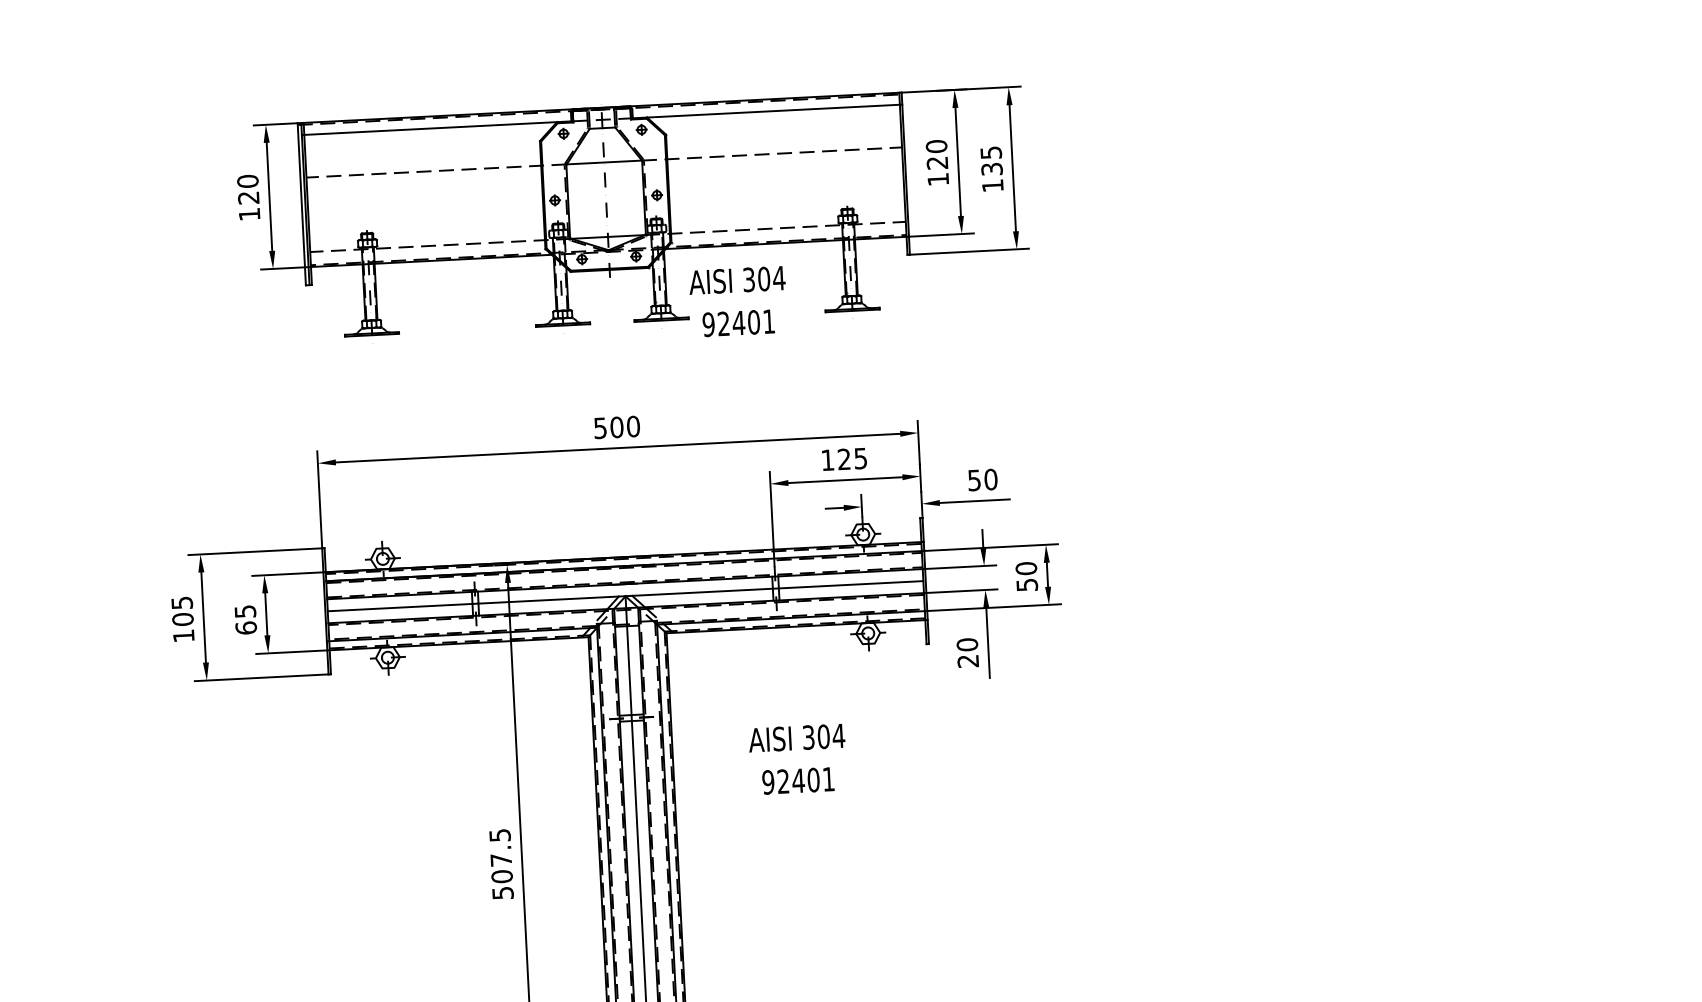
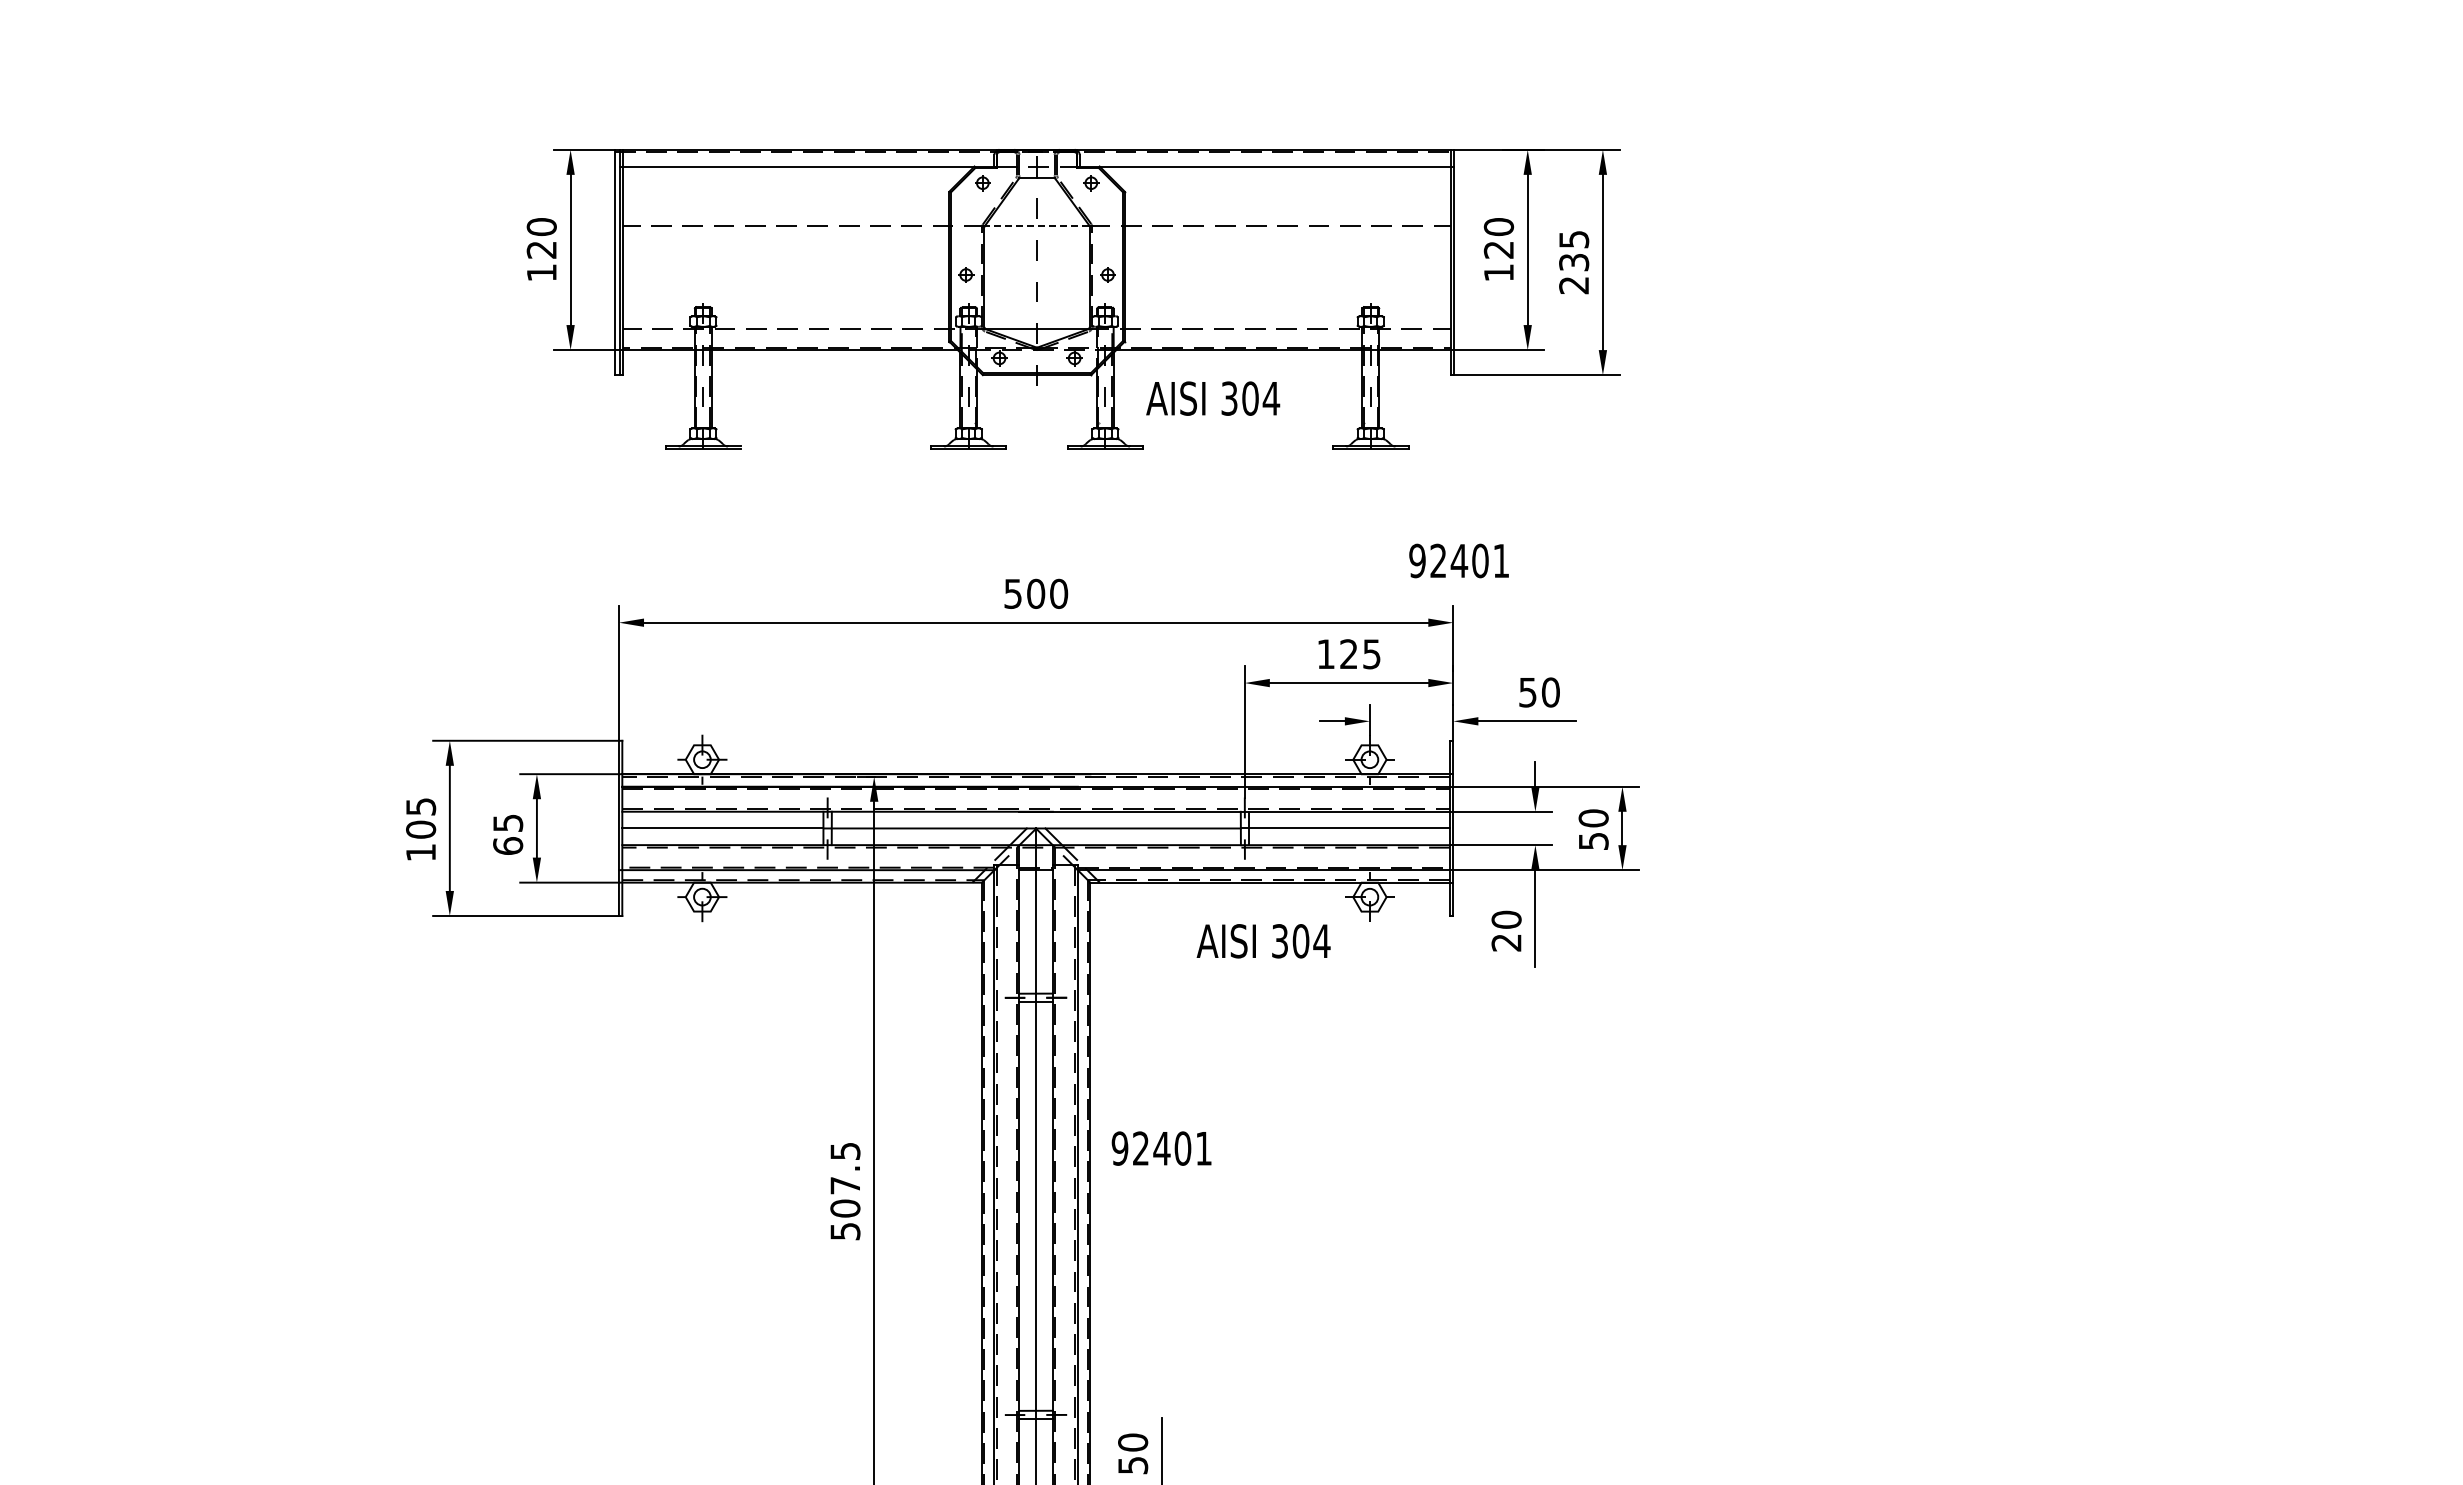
line: (603, 162) -> (1036, 225), solid -> dashed
text: (992, 185) -> (1573, 285), 135 -> 235
text: (738, 322) -> (1458, 560), moved
text: (796, 738) -> (1263, 941), moved
text: (798, 780) -> (1161, 1148), moved

